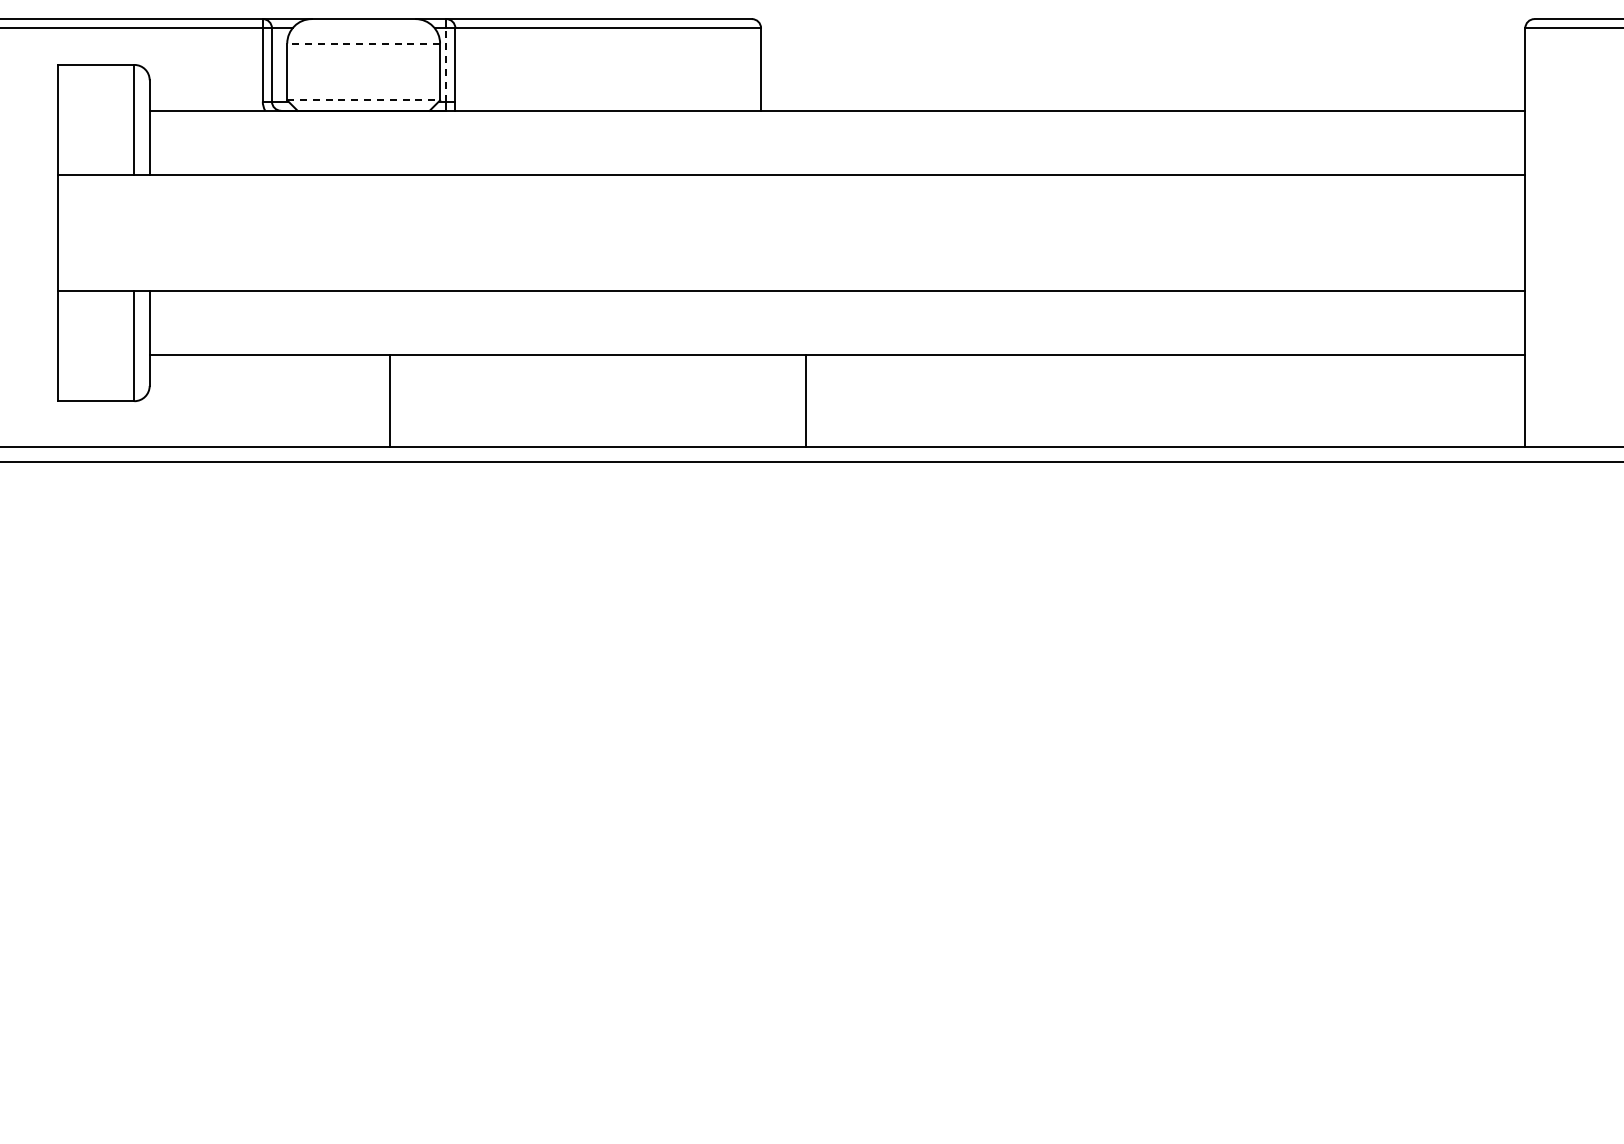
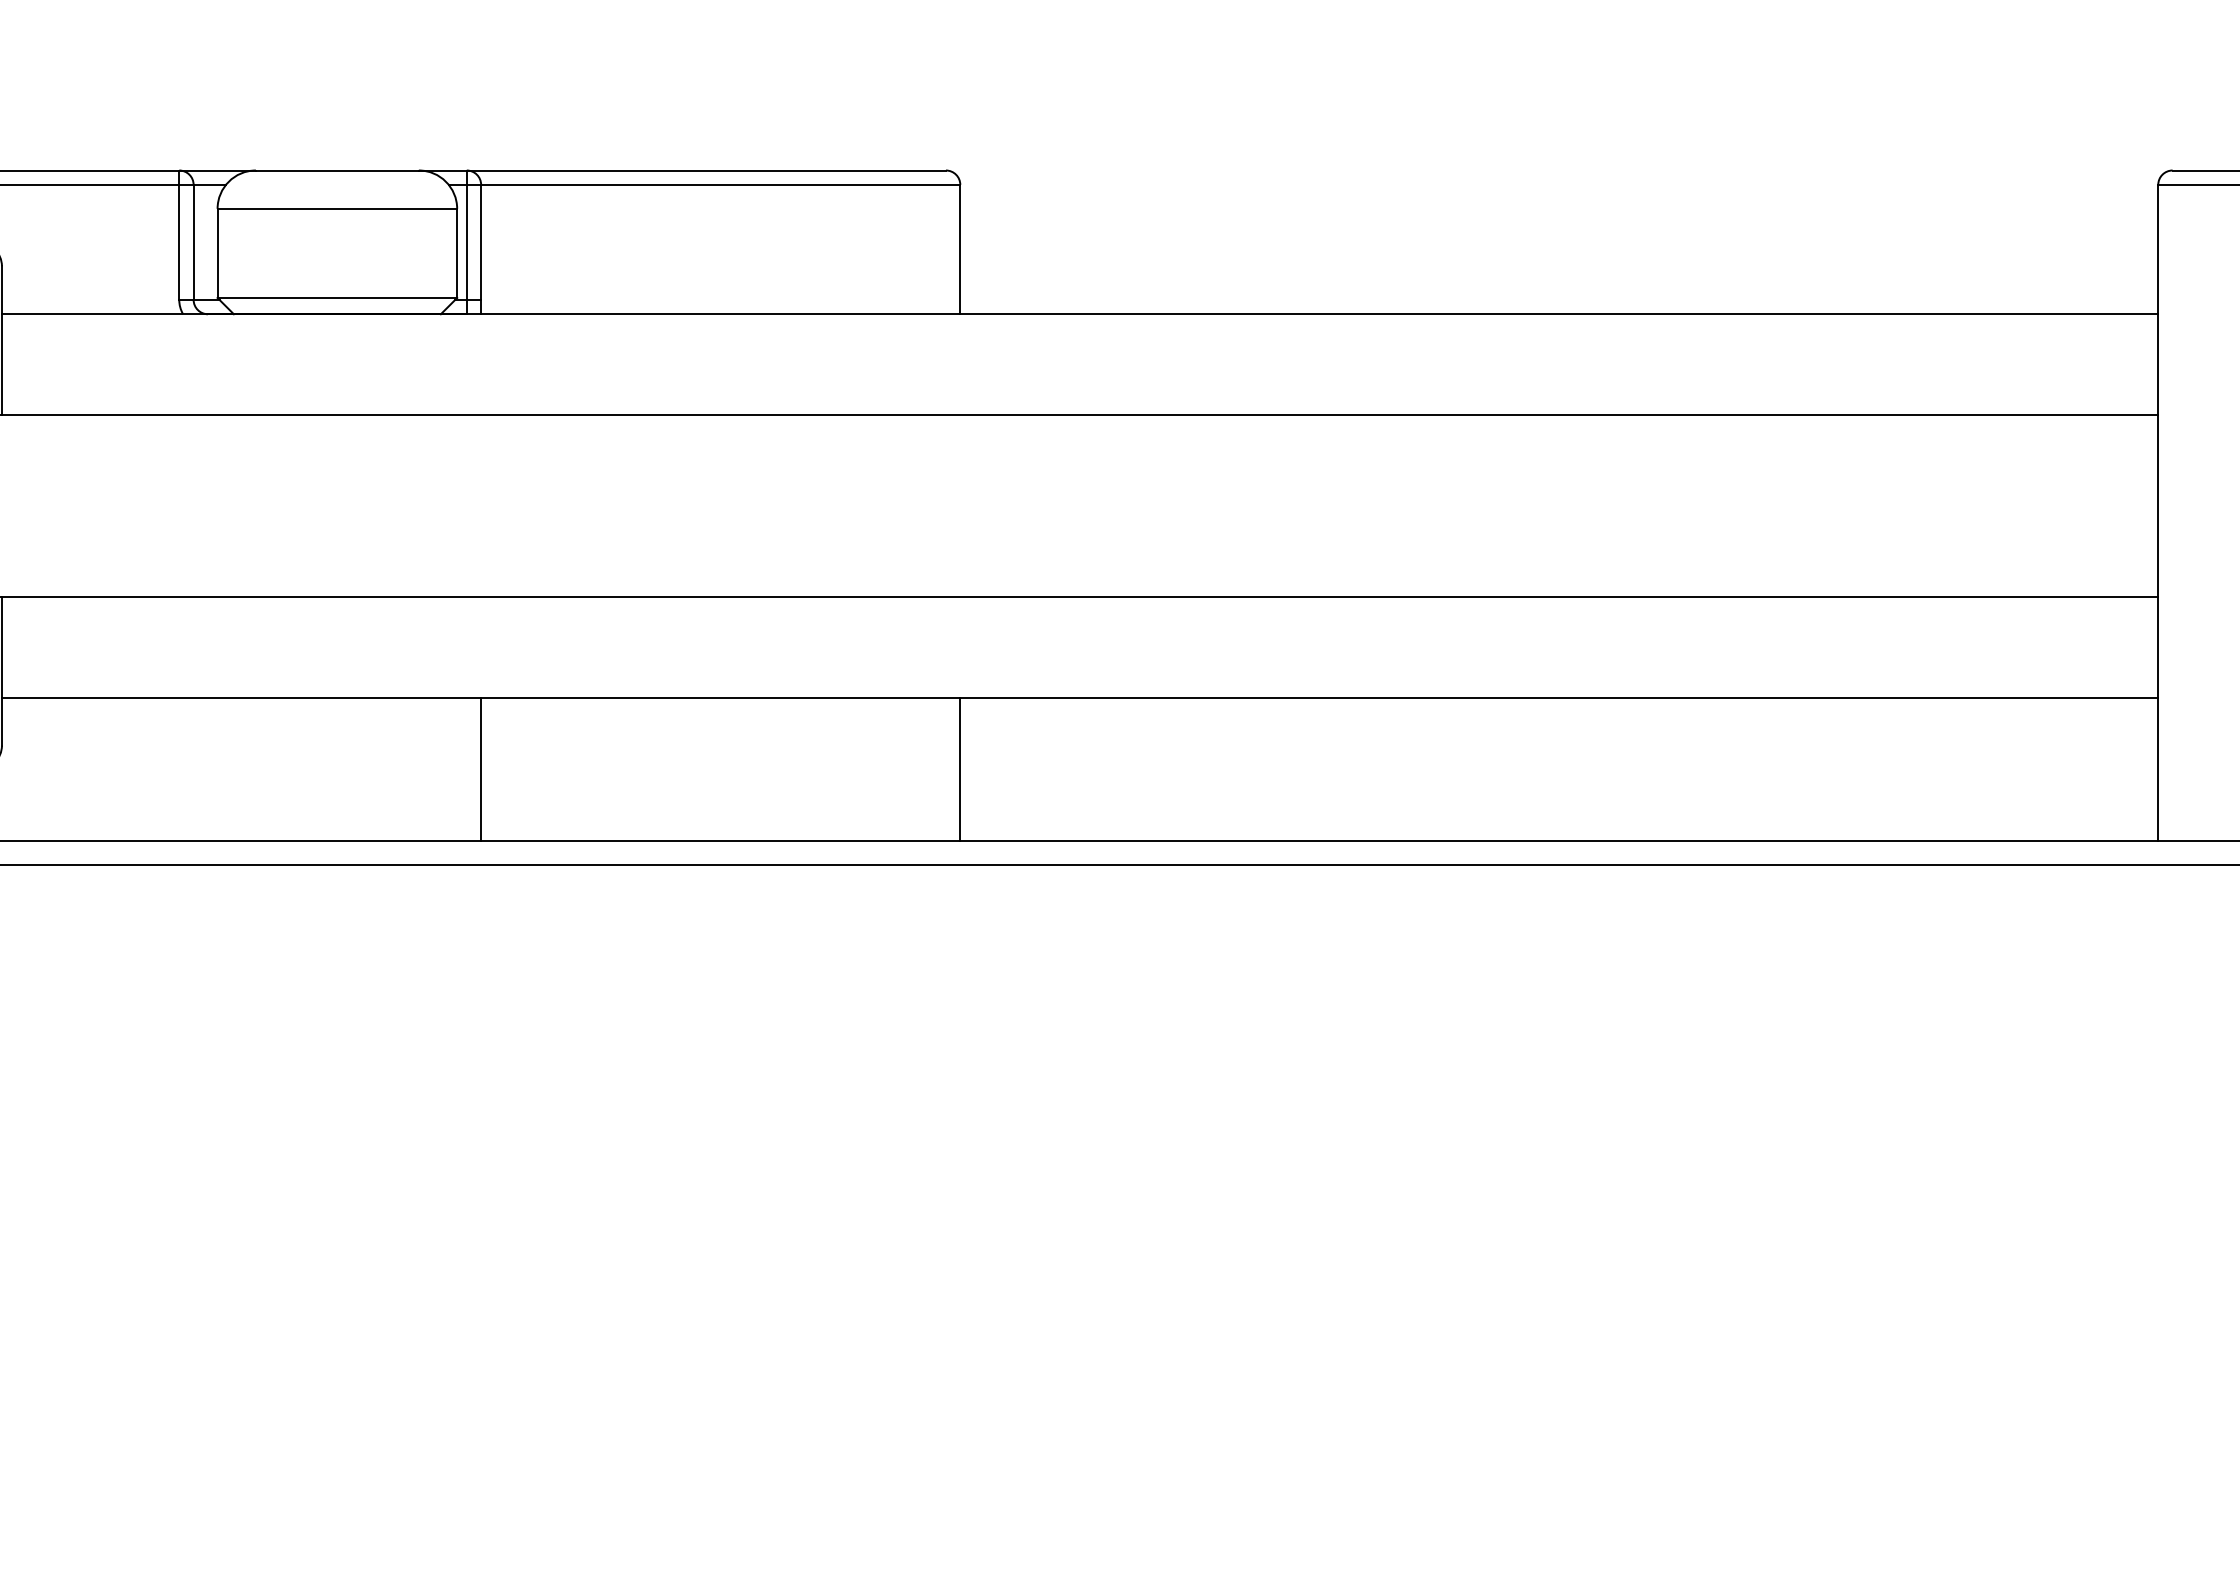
line: (363, 43) -> (337, 208), dashed -> solid
line: (446, 64) -> (467, 241), dashed -> solid
line: (364, 100) -> (338, 298), dashed -> solid
line: (390, 401) -> (481, 769), moved
line: (806, 401) -> (960, 769), moved

